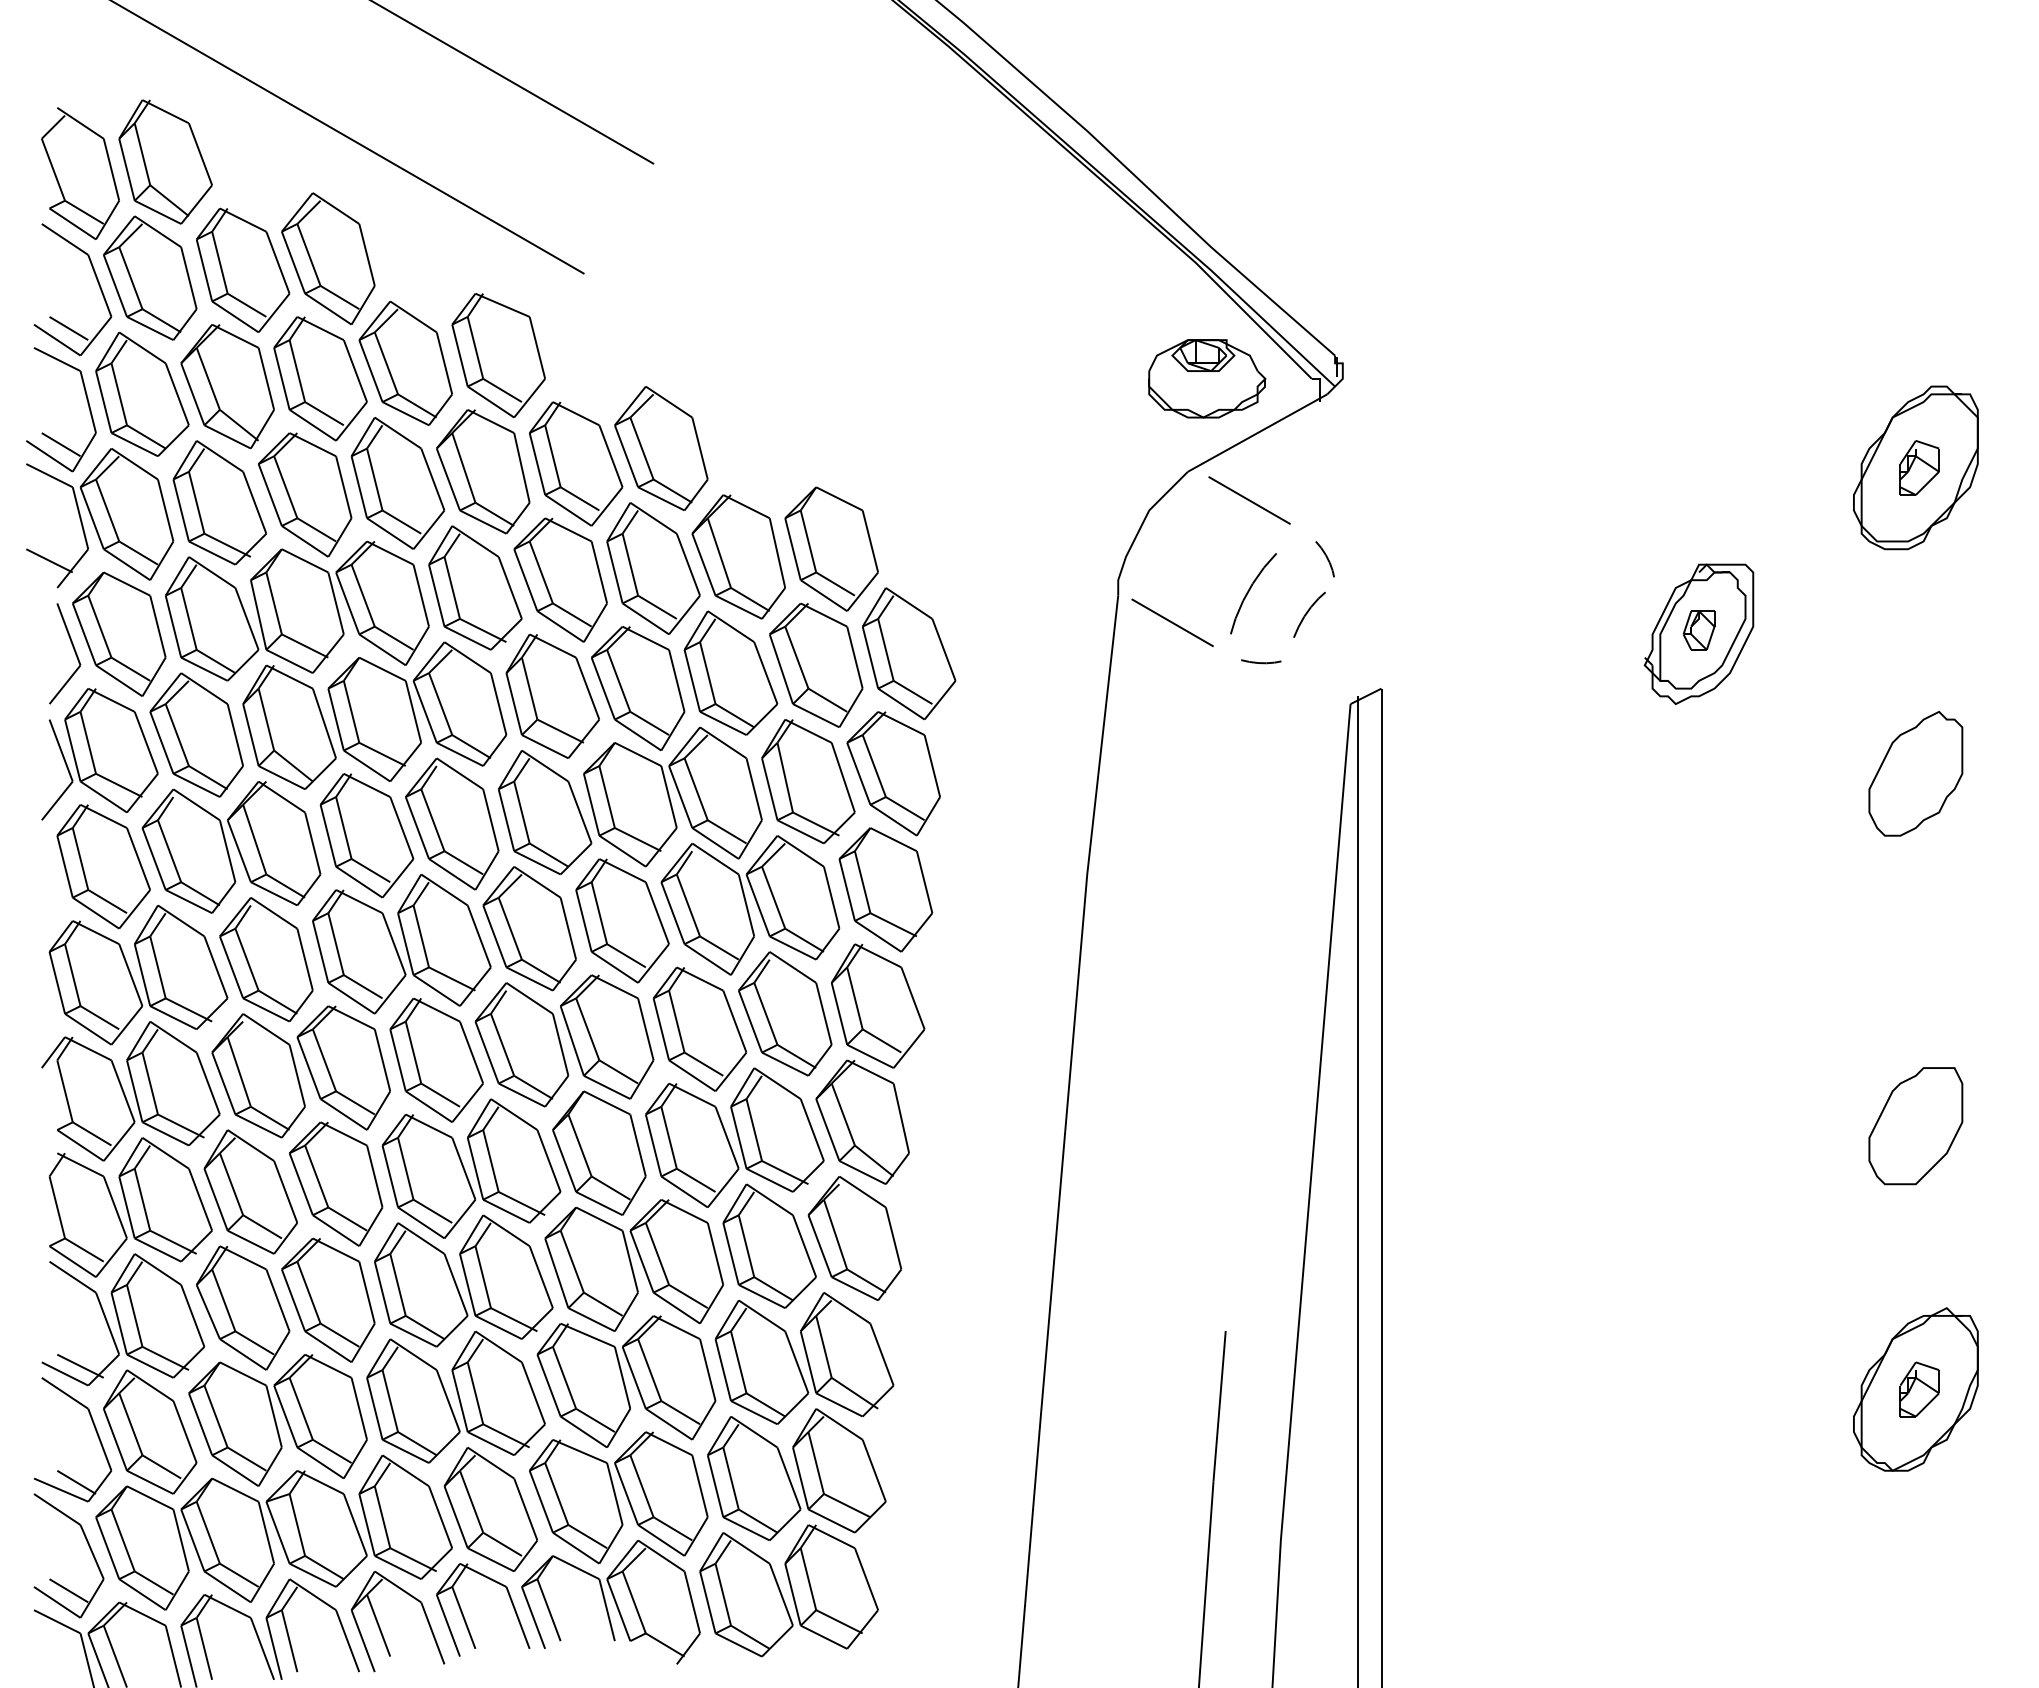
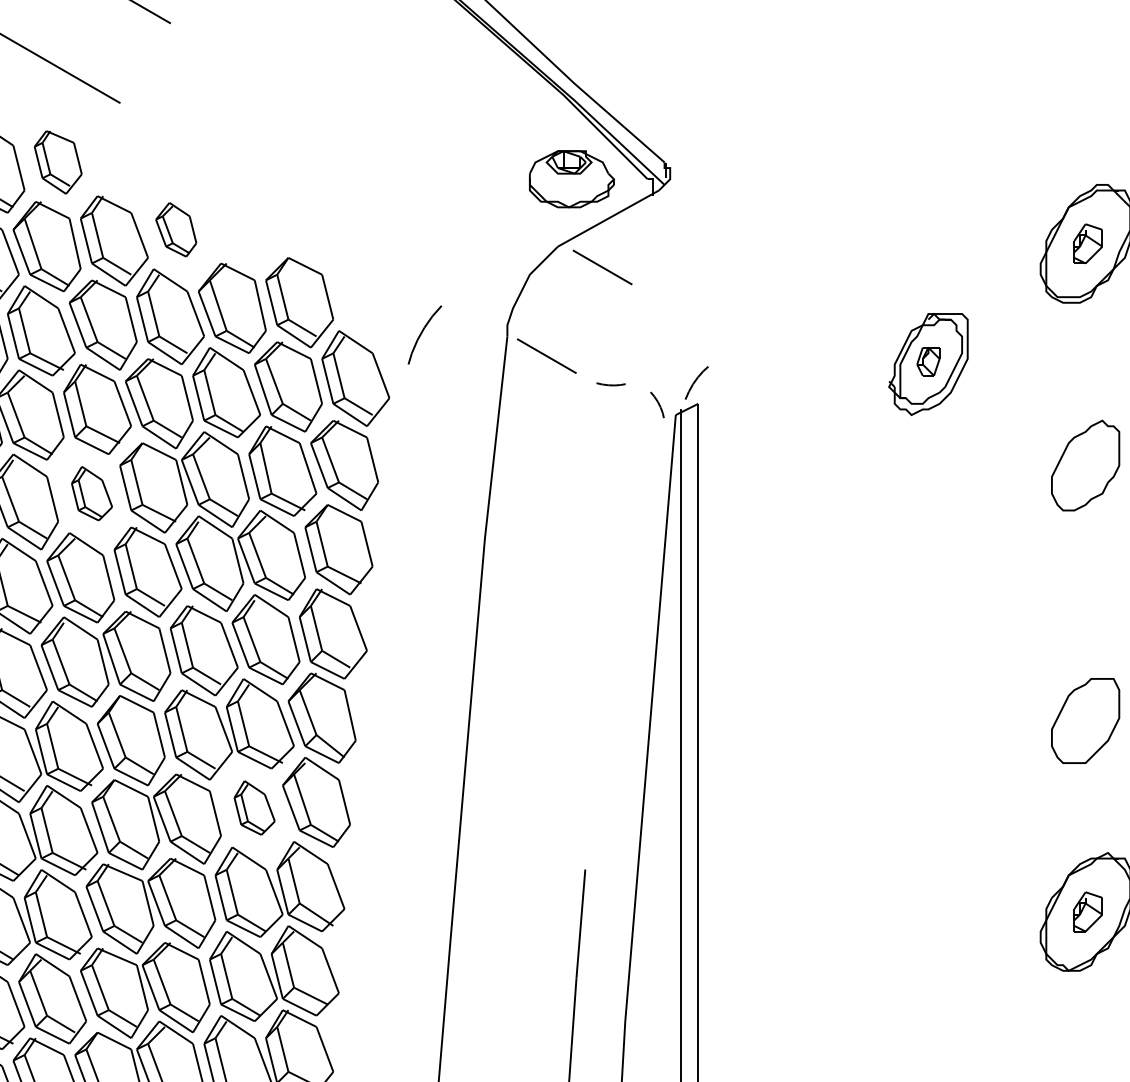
part: (498, 355) -> (58, 162), size x0.7
part: (661, 448) -> (176, 229), size x0.6
curve: (1326, 558) -> (658, 404), moved
curve: (1249, 591) -> (422, 333), moved
curve: (1308, 612) -> (696, 381), moved
part: (545, 812) -> (92, 493), size x0.6
part: (769, 1245) -> (254, 807), size x0.6

